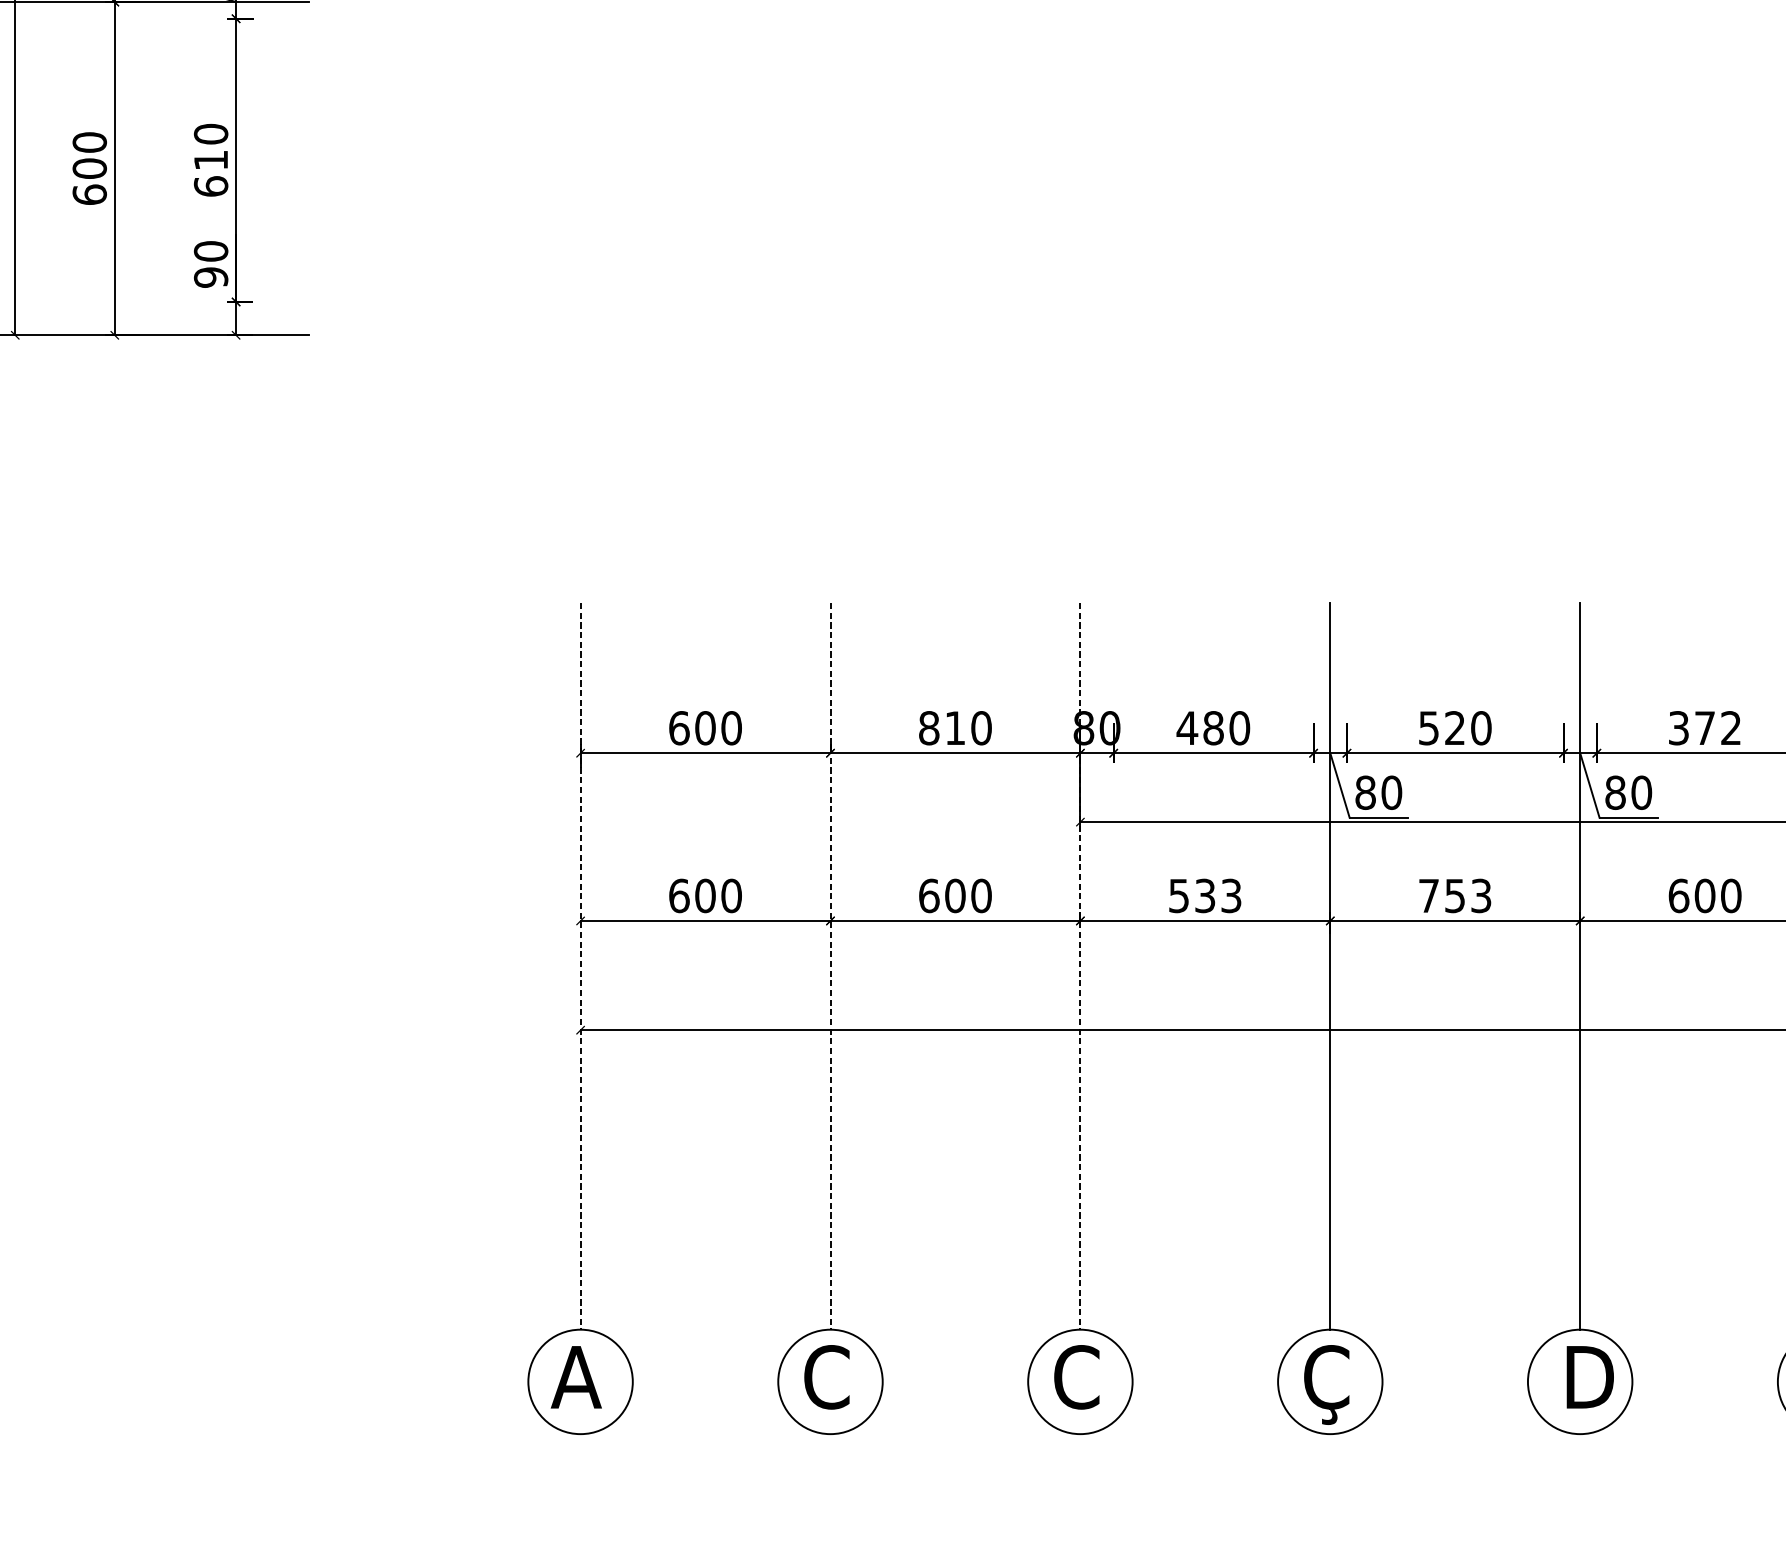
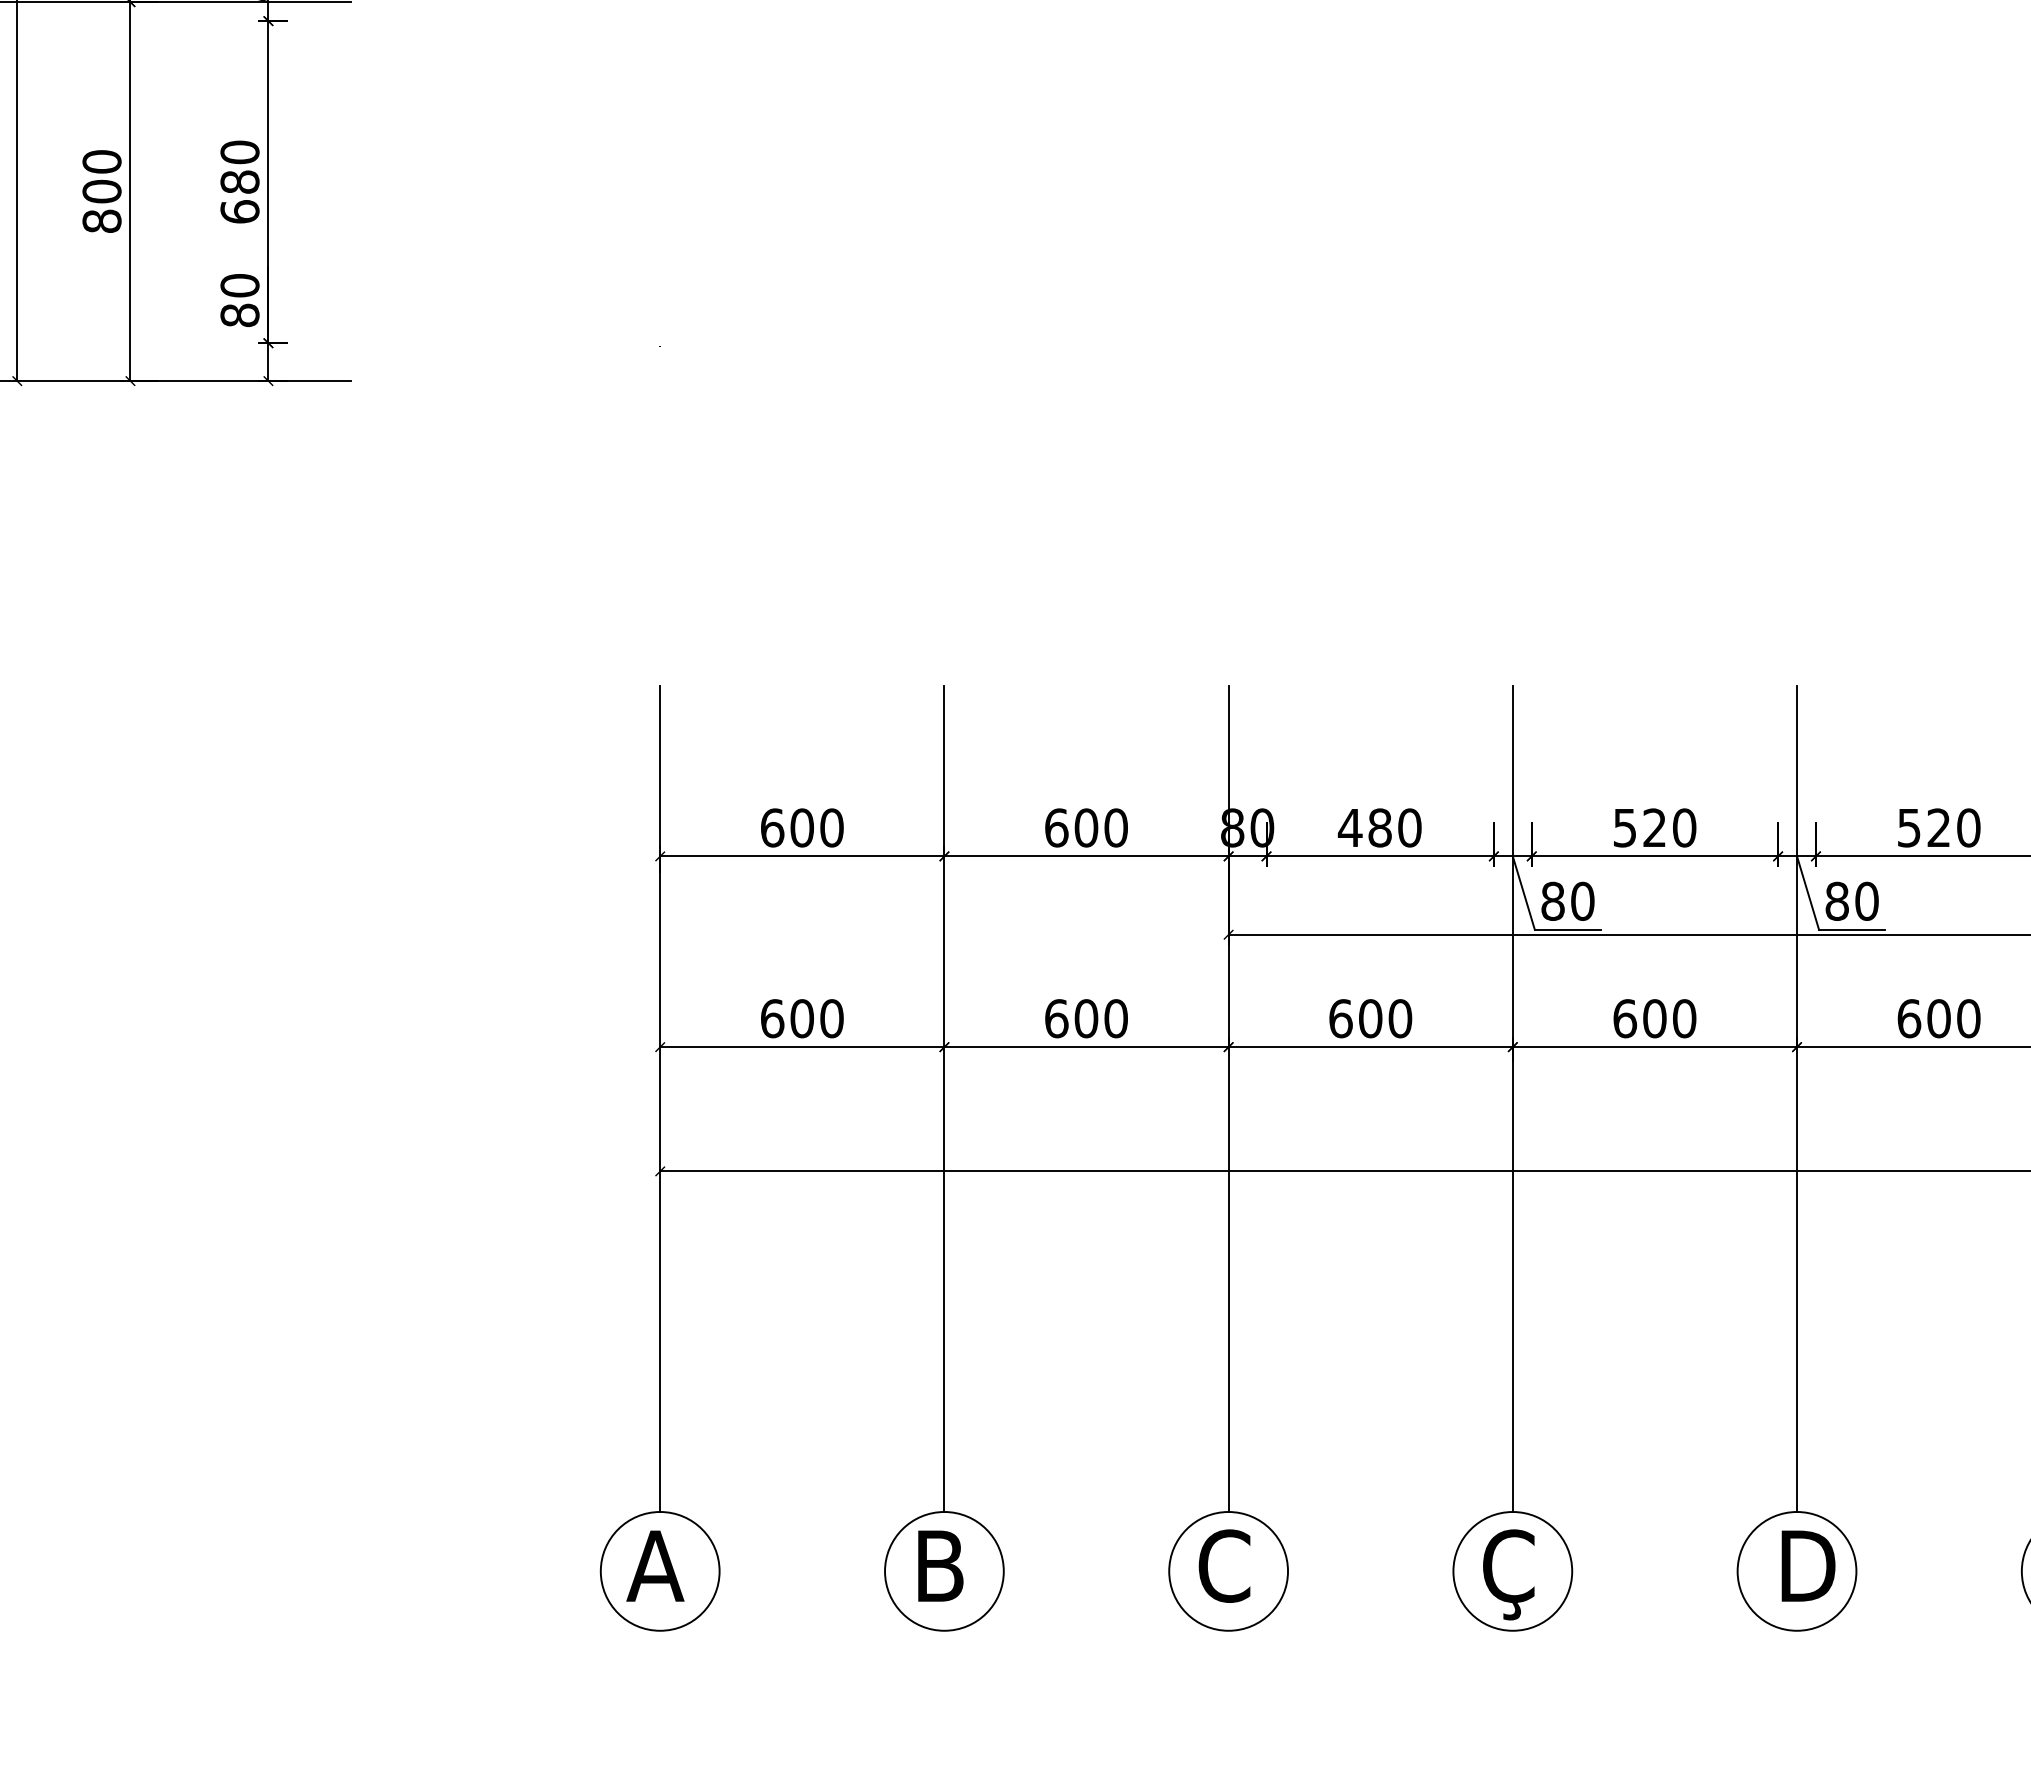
text: (210, 159) -> (239, 181), 610 -> 680
text: (89, 194) -> (101, 220), 600 -> 800
text: (210, 277) -> (239, 315), 90 -> 80
text: (942, 727) -> (1071, 827), 810 -> 600
text: (1705, 727) -> (1939, 827), 372 -> 520
text: (1205, 895) -> (1370, 1018), 533 -> 600
text: (1454, 895) -> (1654, 1018), 753 -> 600
line: (580, 966) -> (660, 1099), dashed -> solid
line: (830, 966) -> (944, 1099), dashed -> solid
line: (1080, 966) -> (1228, 1099), dashed -> solid
text: (827, 1376) -> (940, 1565), C -> B

